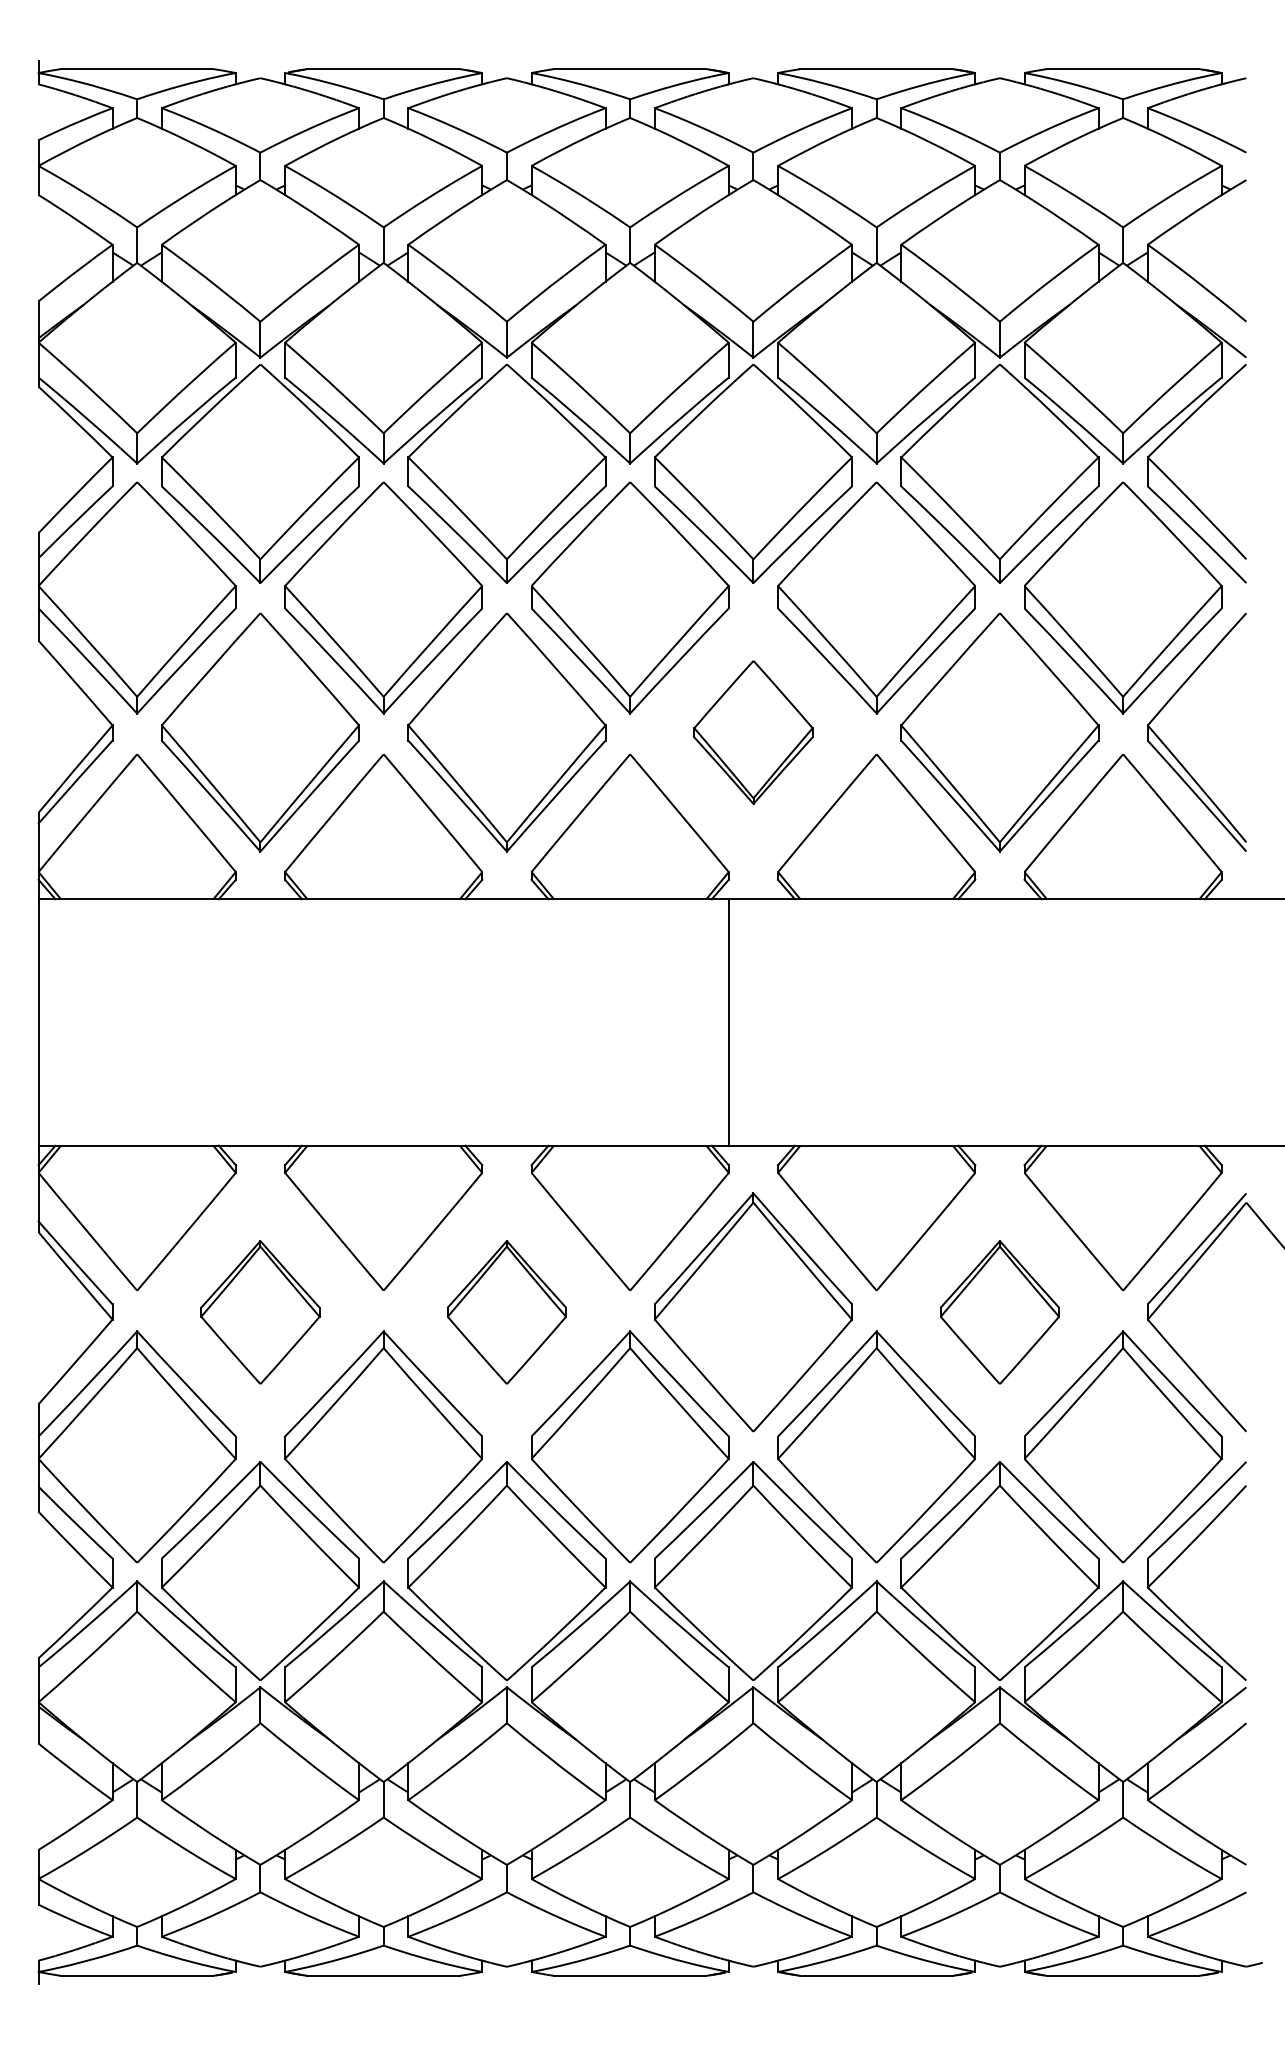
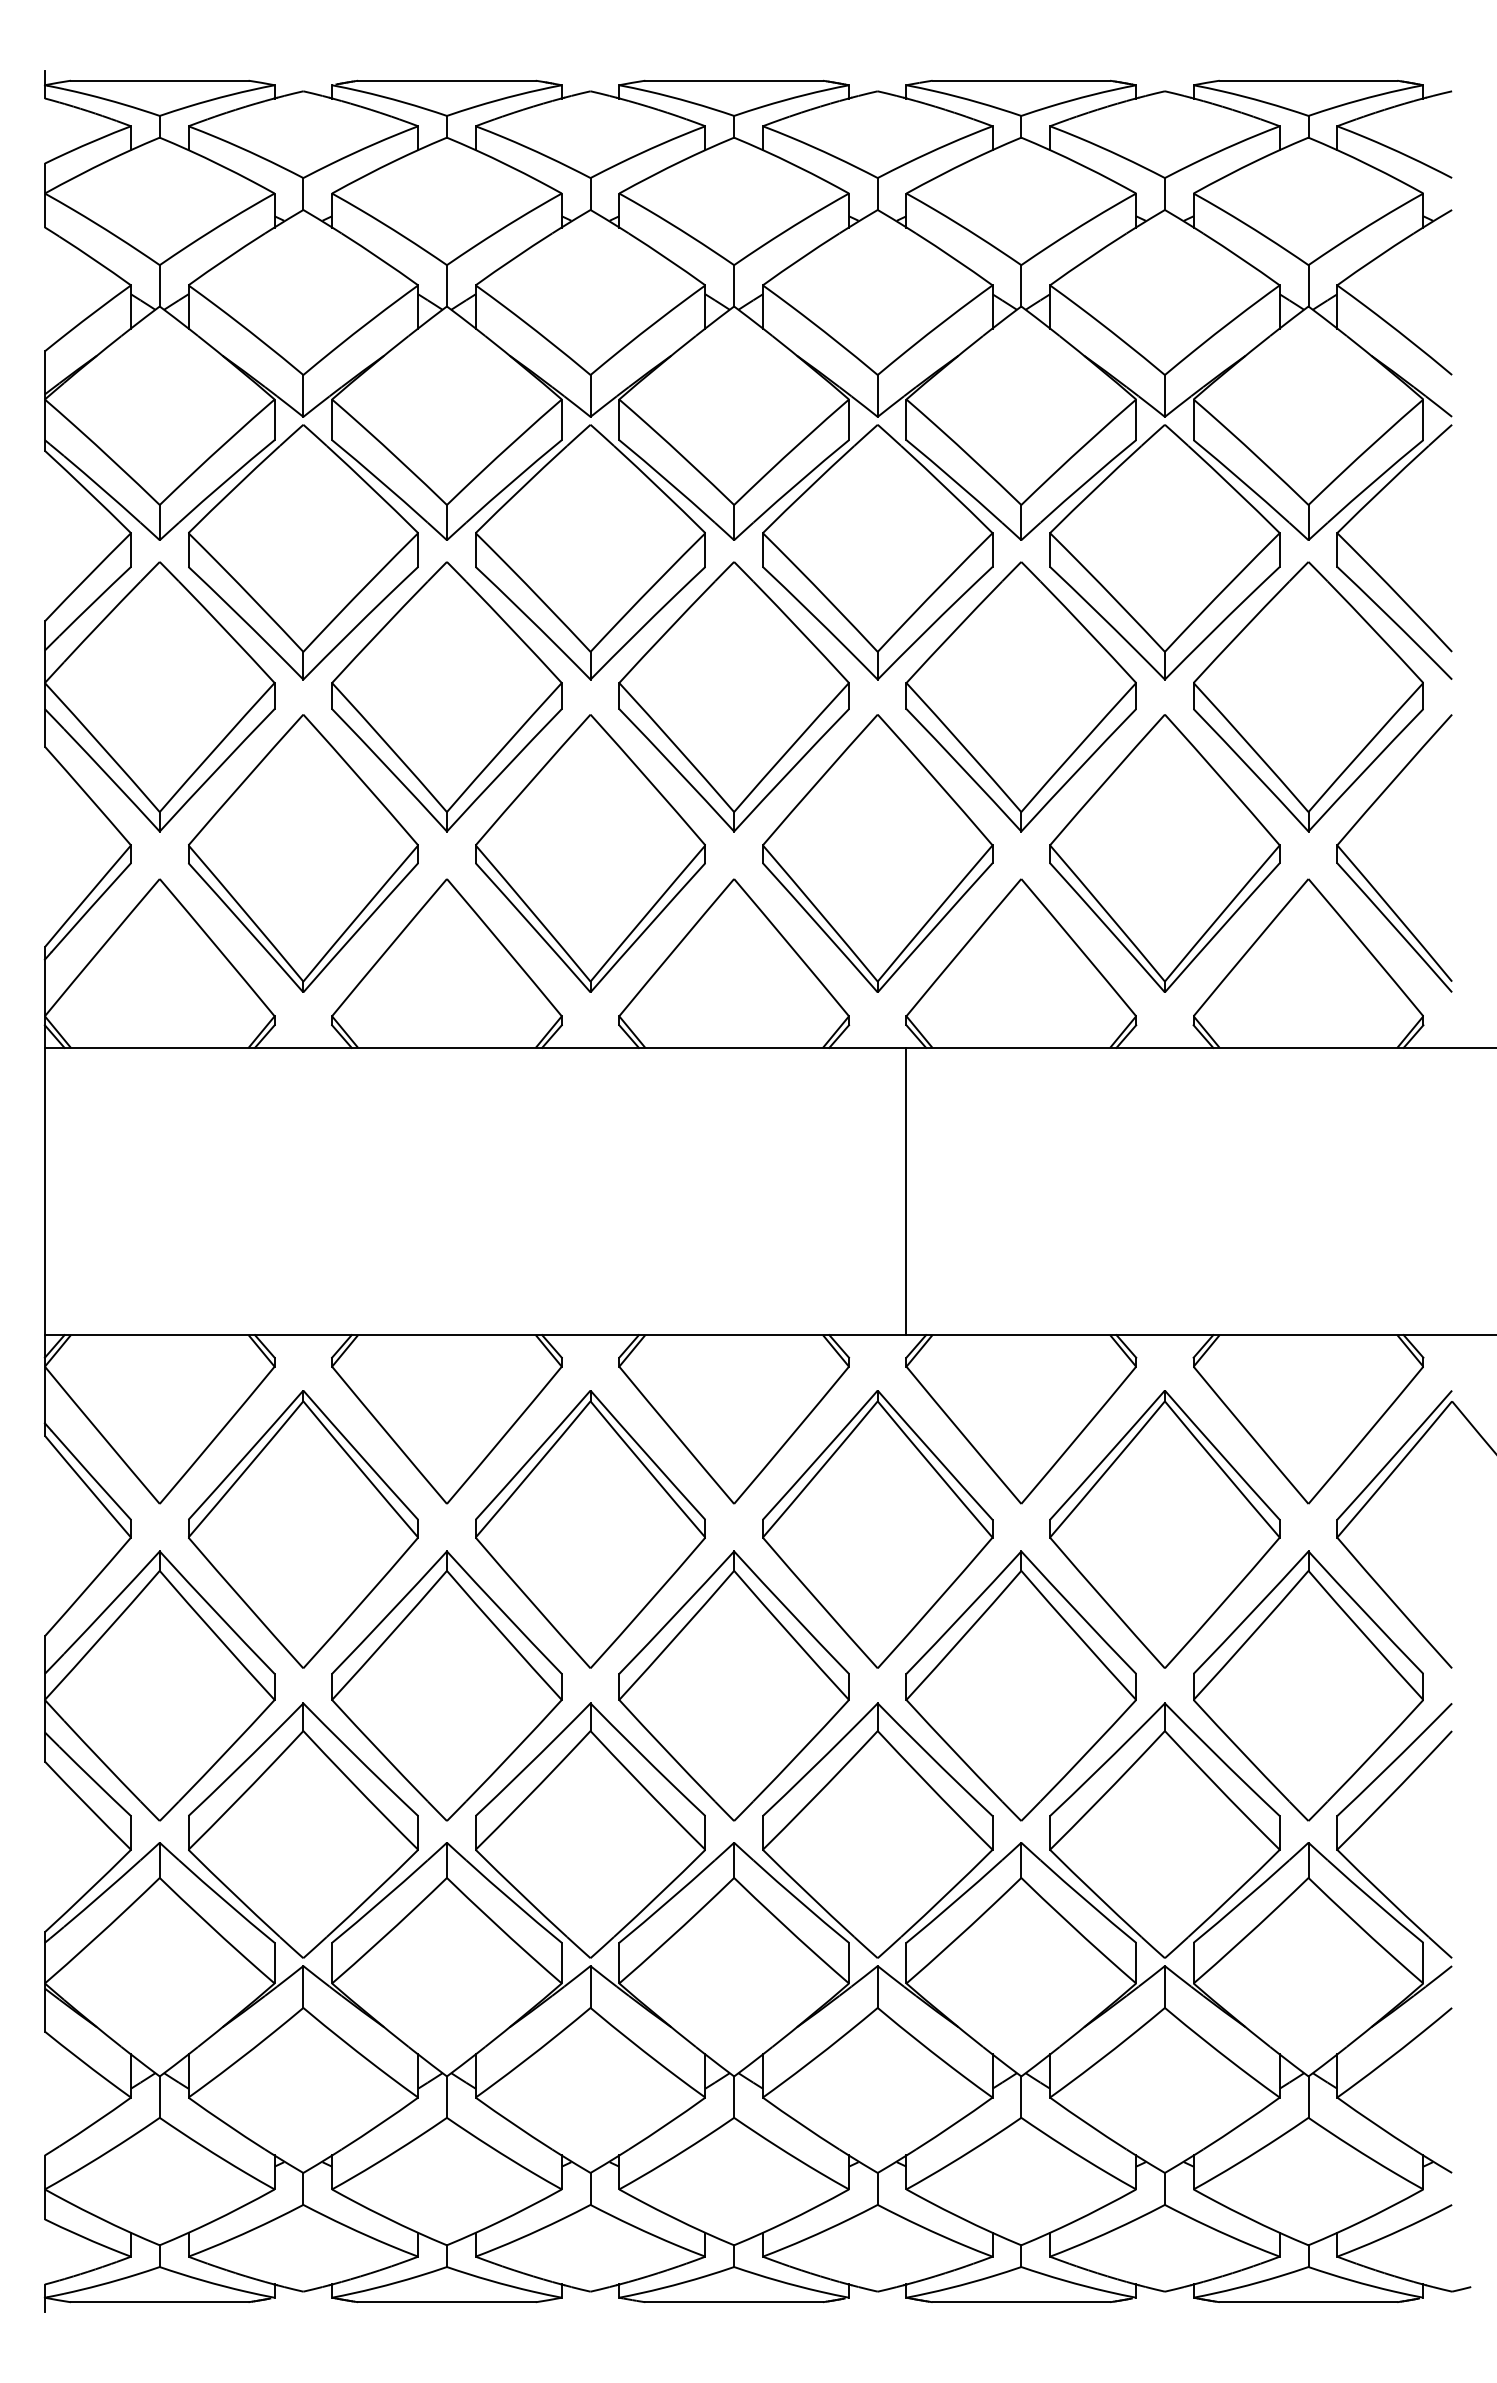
part: (753, 732) -> (877, 853), size x1.67
line: (729, 1022) -> (906, 1191), moved
part: (260, 1312) -> (303, 1529), size x1.67
part: (506, 1312) -> (590, 1529), size x1.67
part: (999, 1312) -> (1164, 1529), size x1.67

